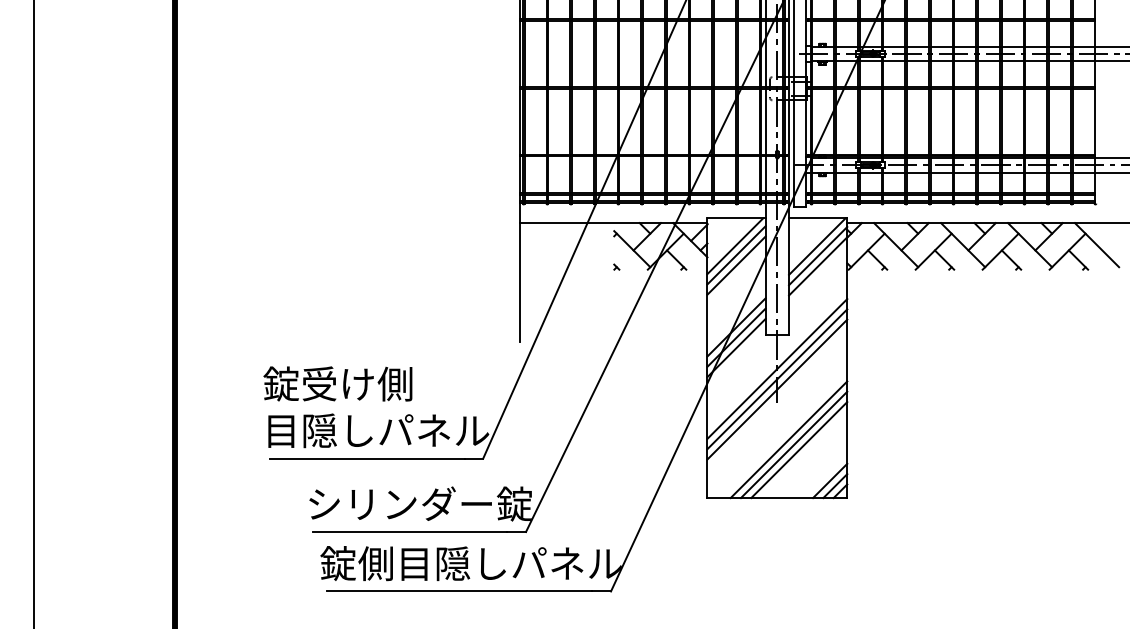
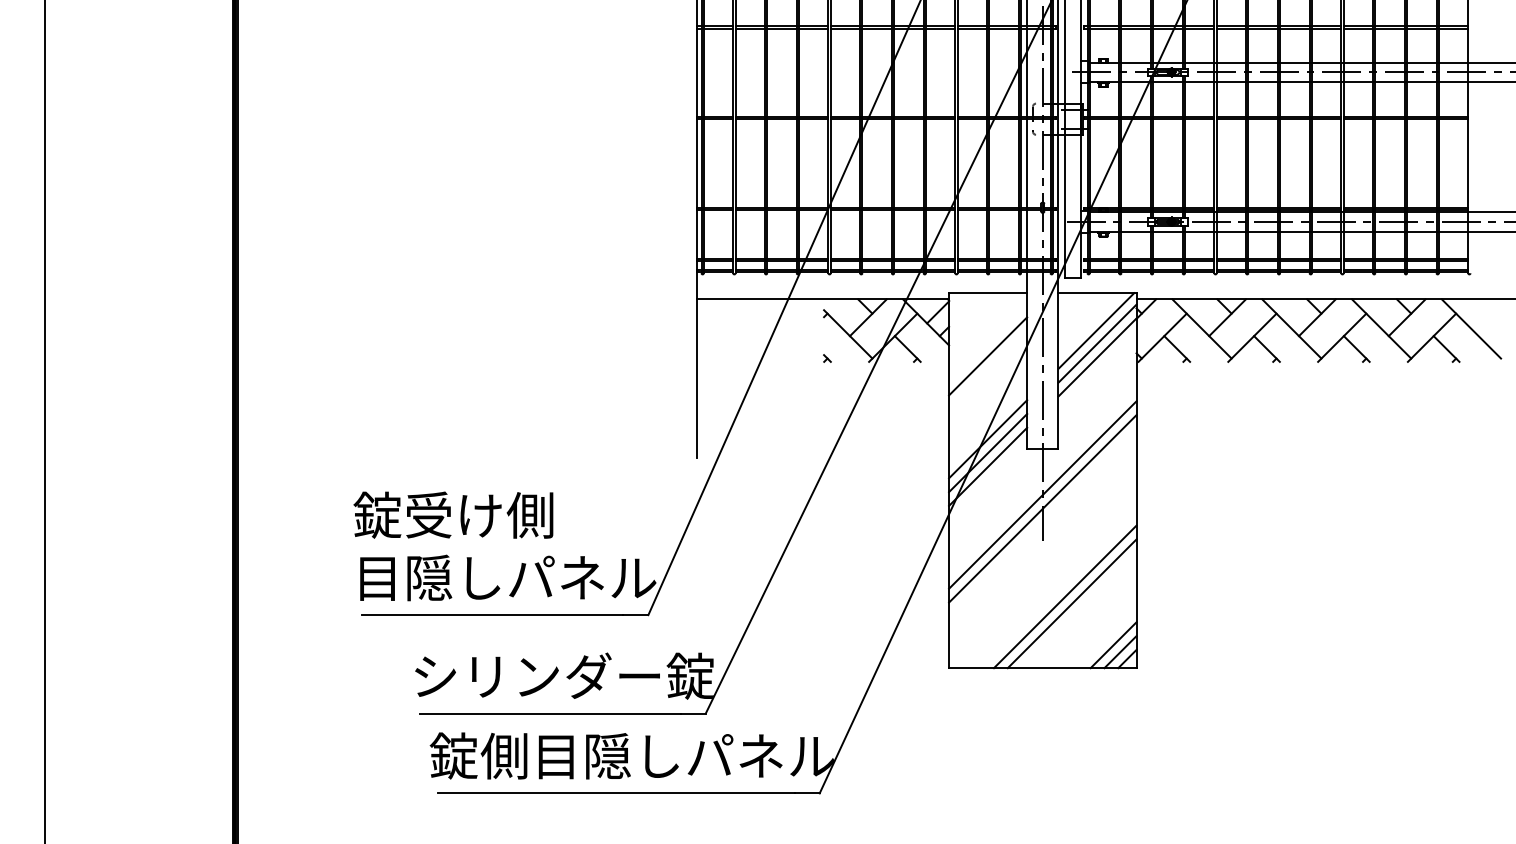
line: (735, 246) -> (986, 330), removed
line: (736, 255) -> (988, 342), removed
line: (777, 389) -> (1042, 522), removed
line: (789, 439) -> (1058, 589), removed

